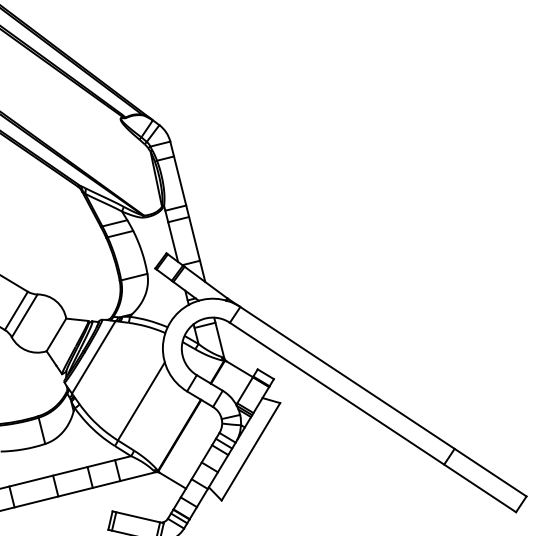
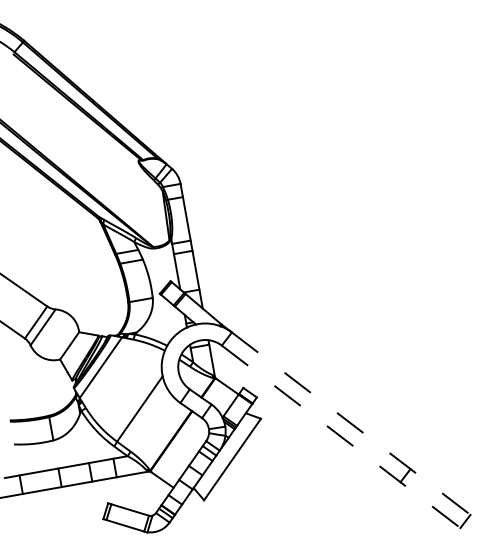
line: (383, 401) -> (351, 423), solid -> dashed
line: (373, 418) -> (341, 437), solid -> dashed

